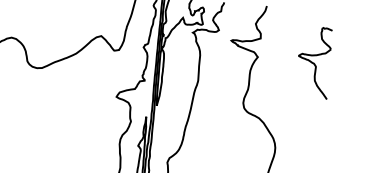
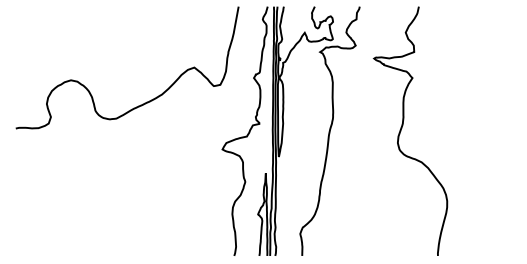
part: (314, 62) -> (490, 78), removed

